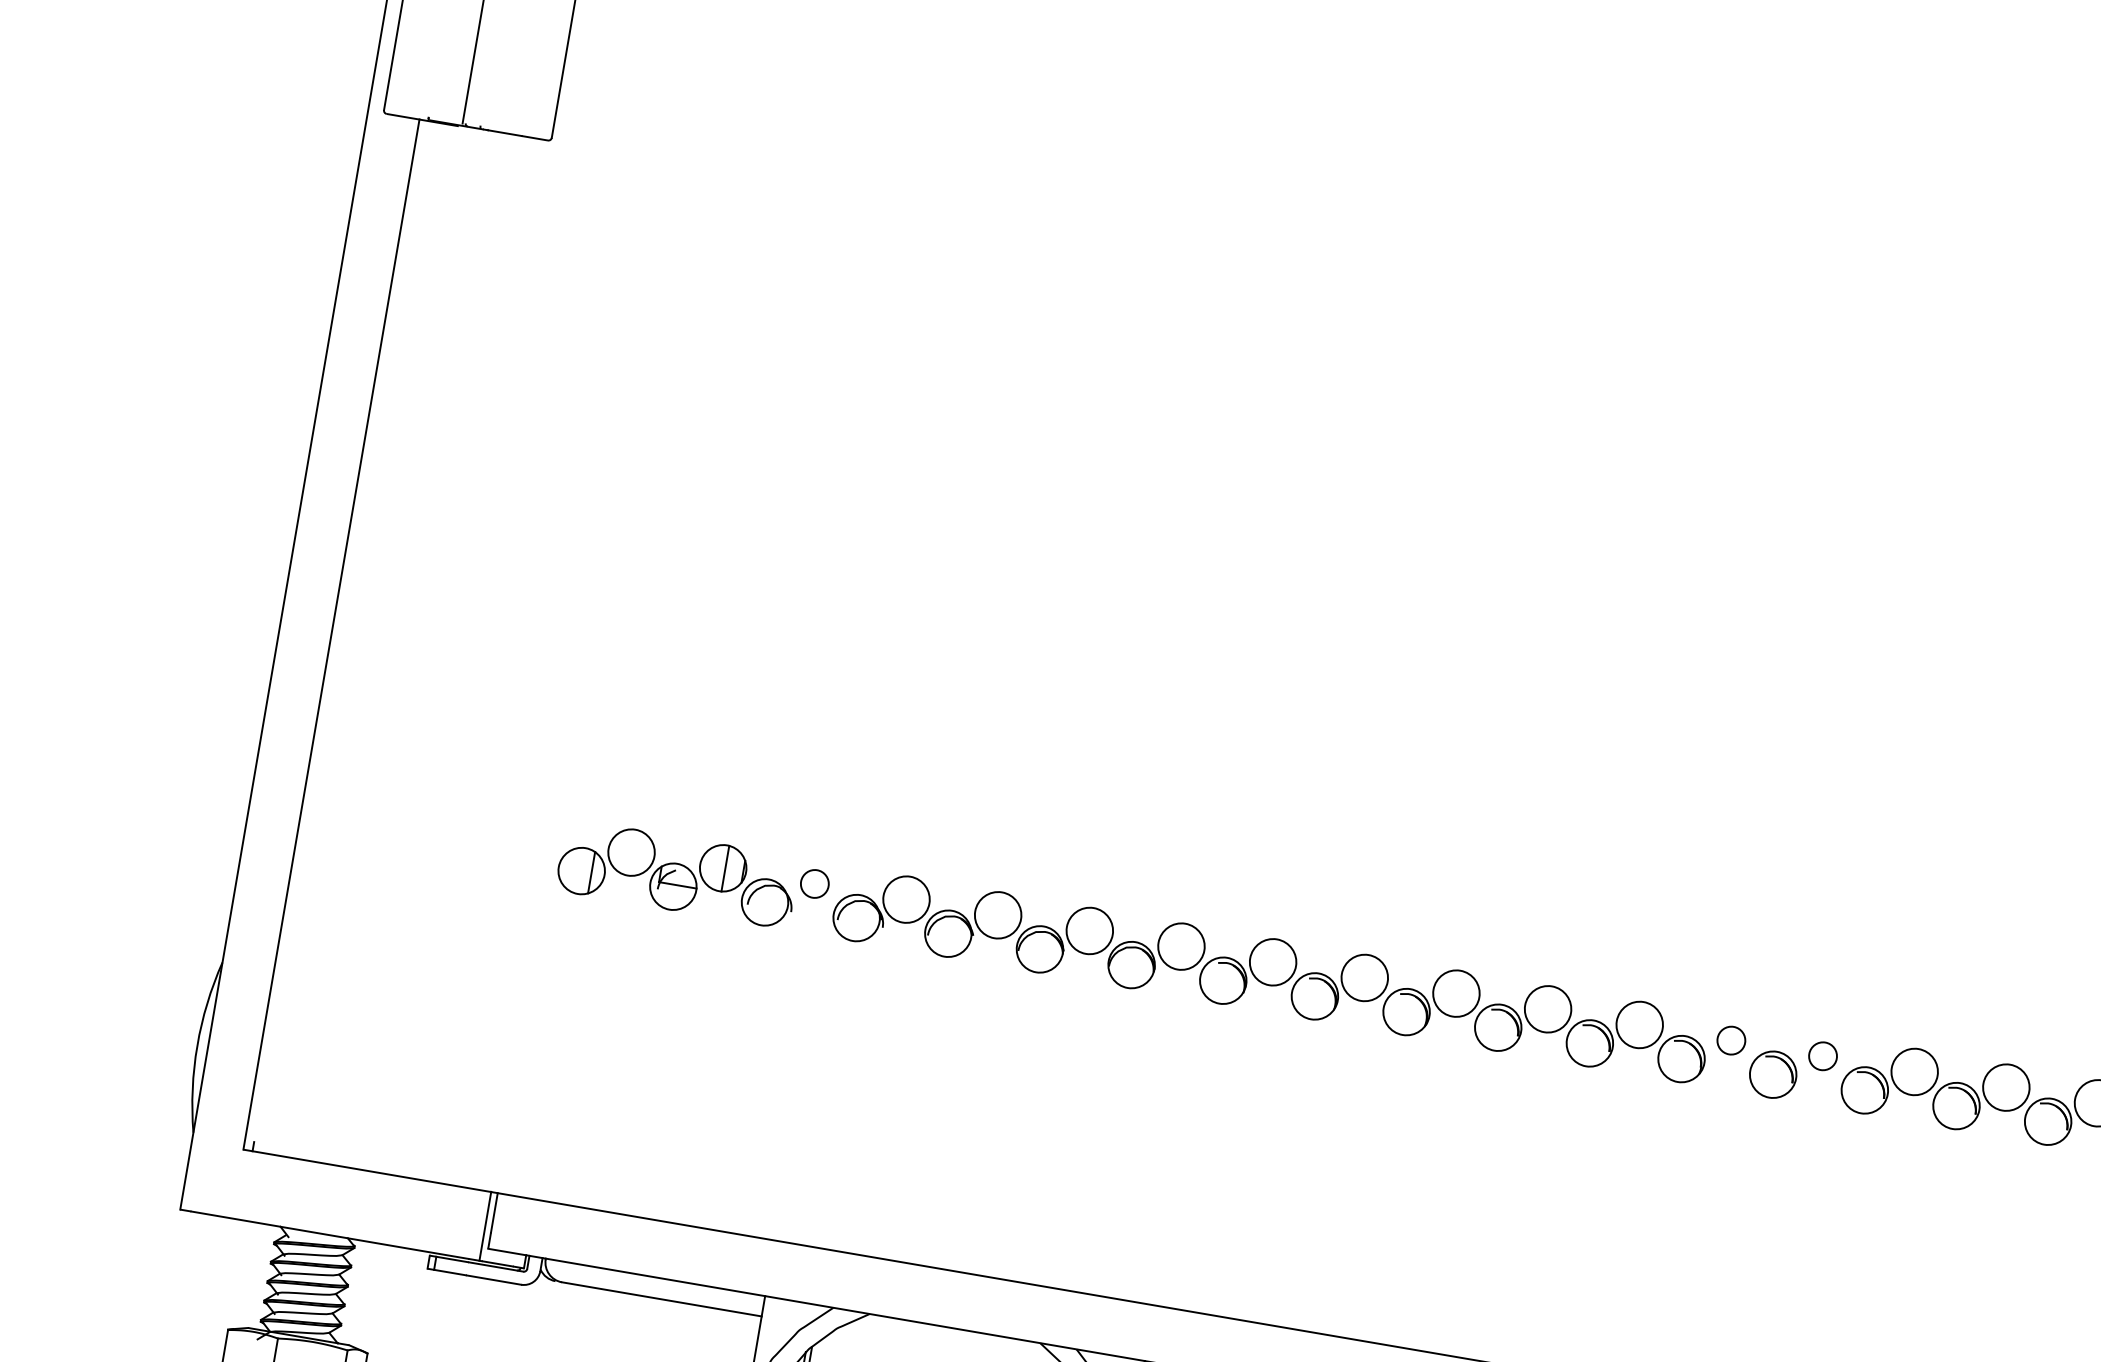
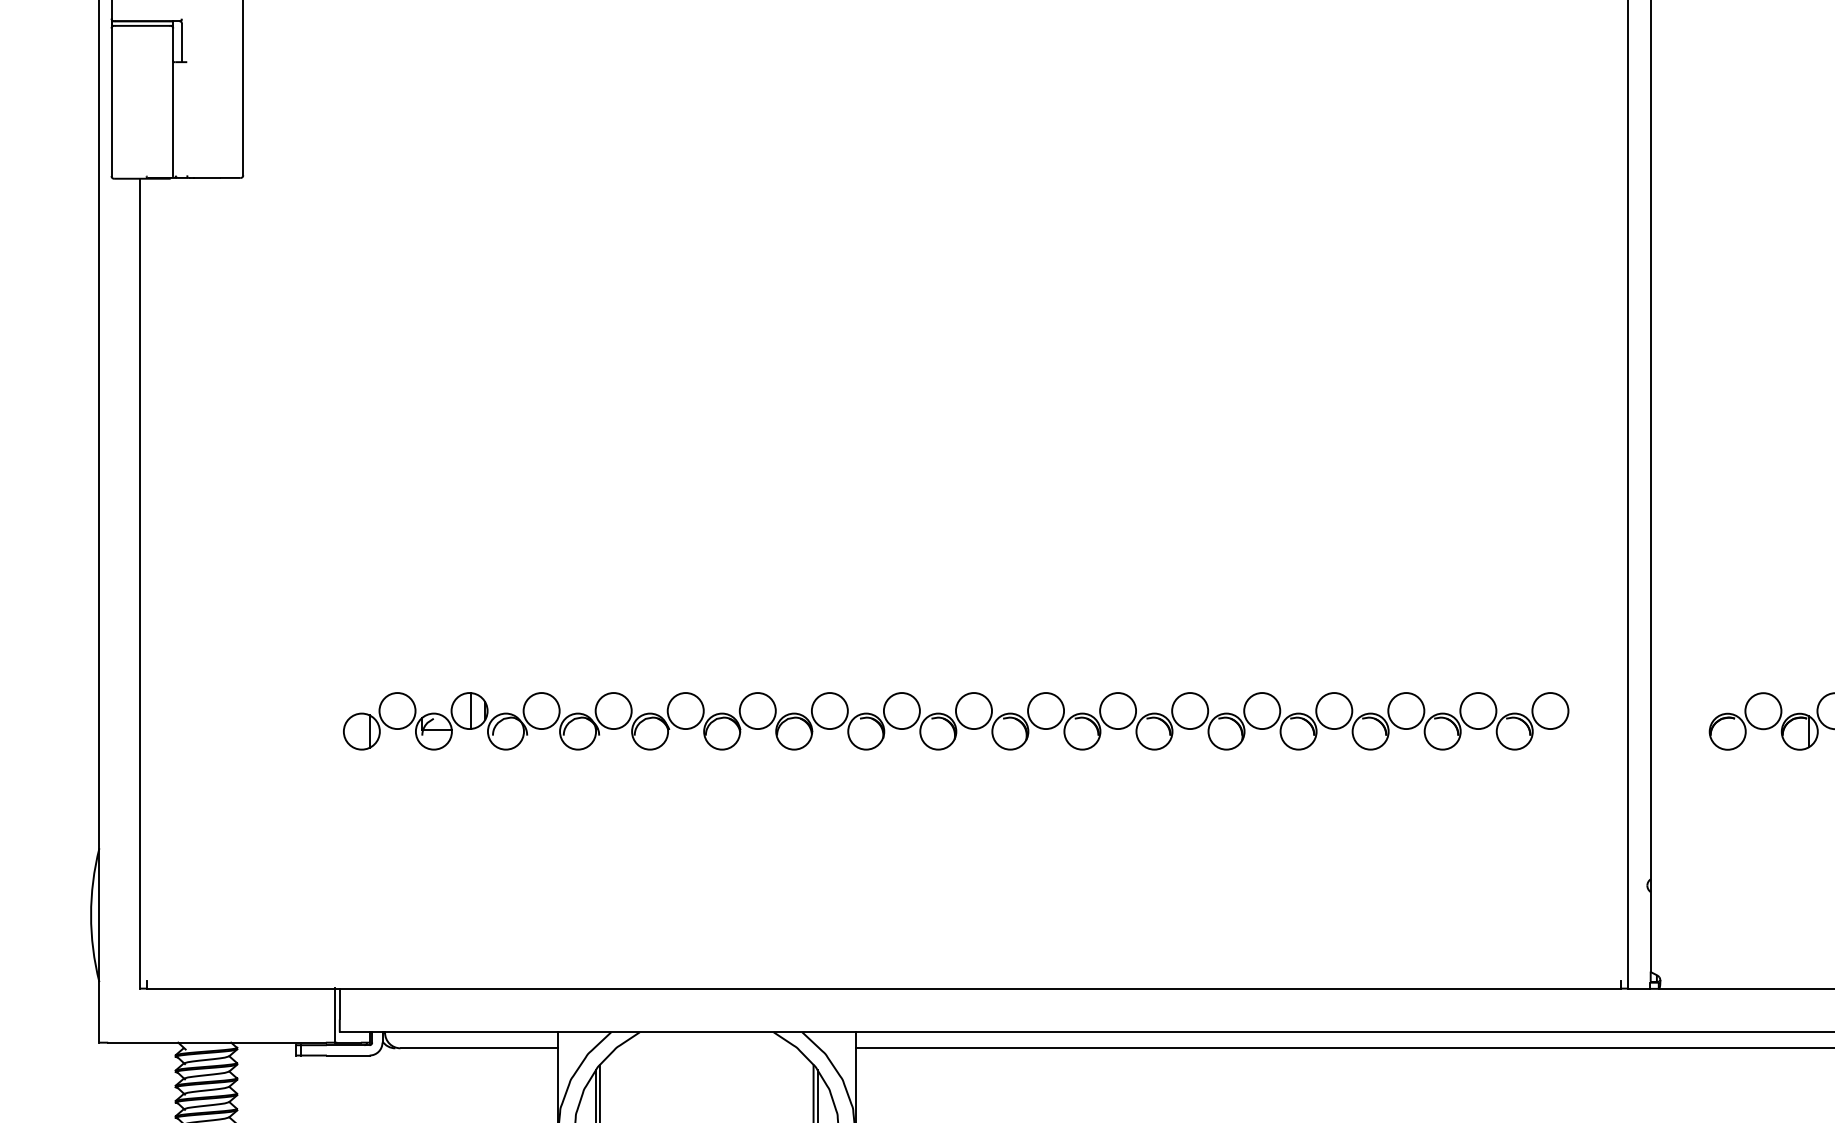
circle: (814, 884) -> (541, 711), size x1.67
circle: (1731, 1041) -> (1262, 711), size x1.67
circle: (1823, 1056) -> (1334, 711), size x1.67

